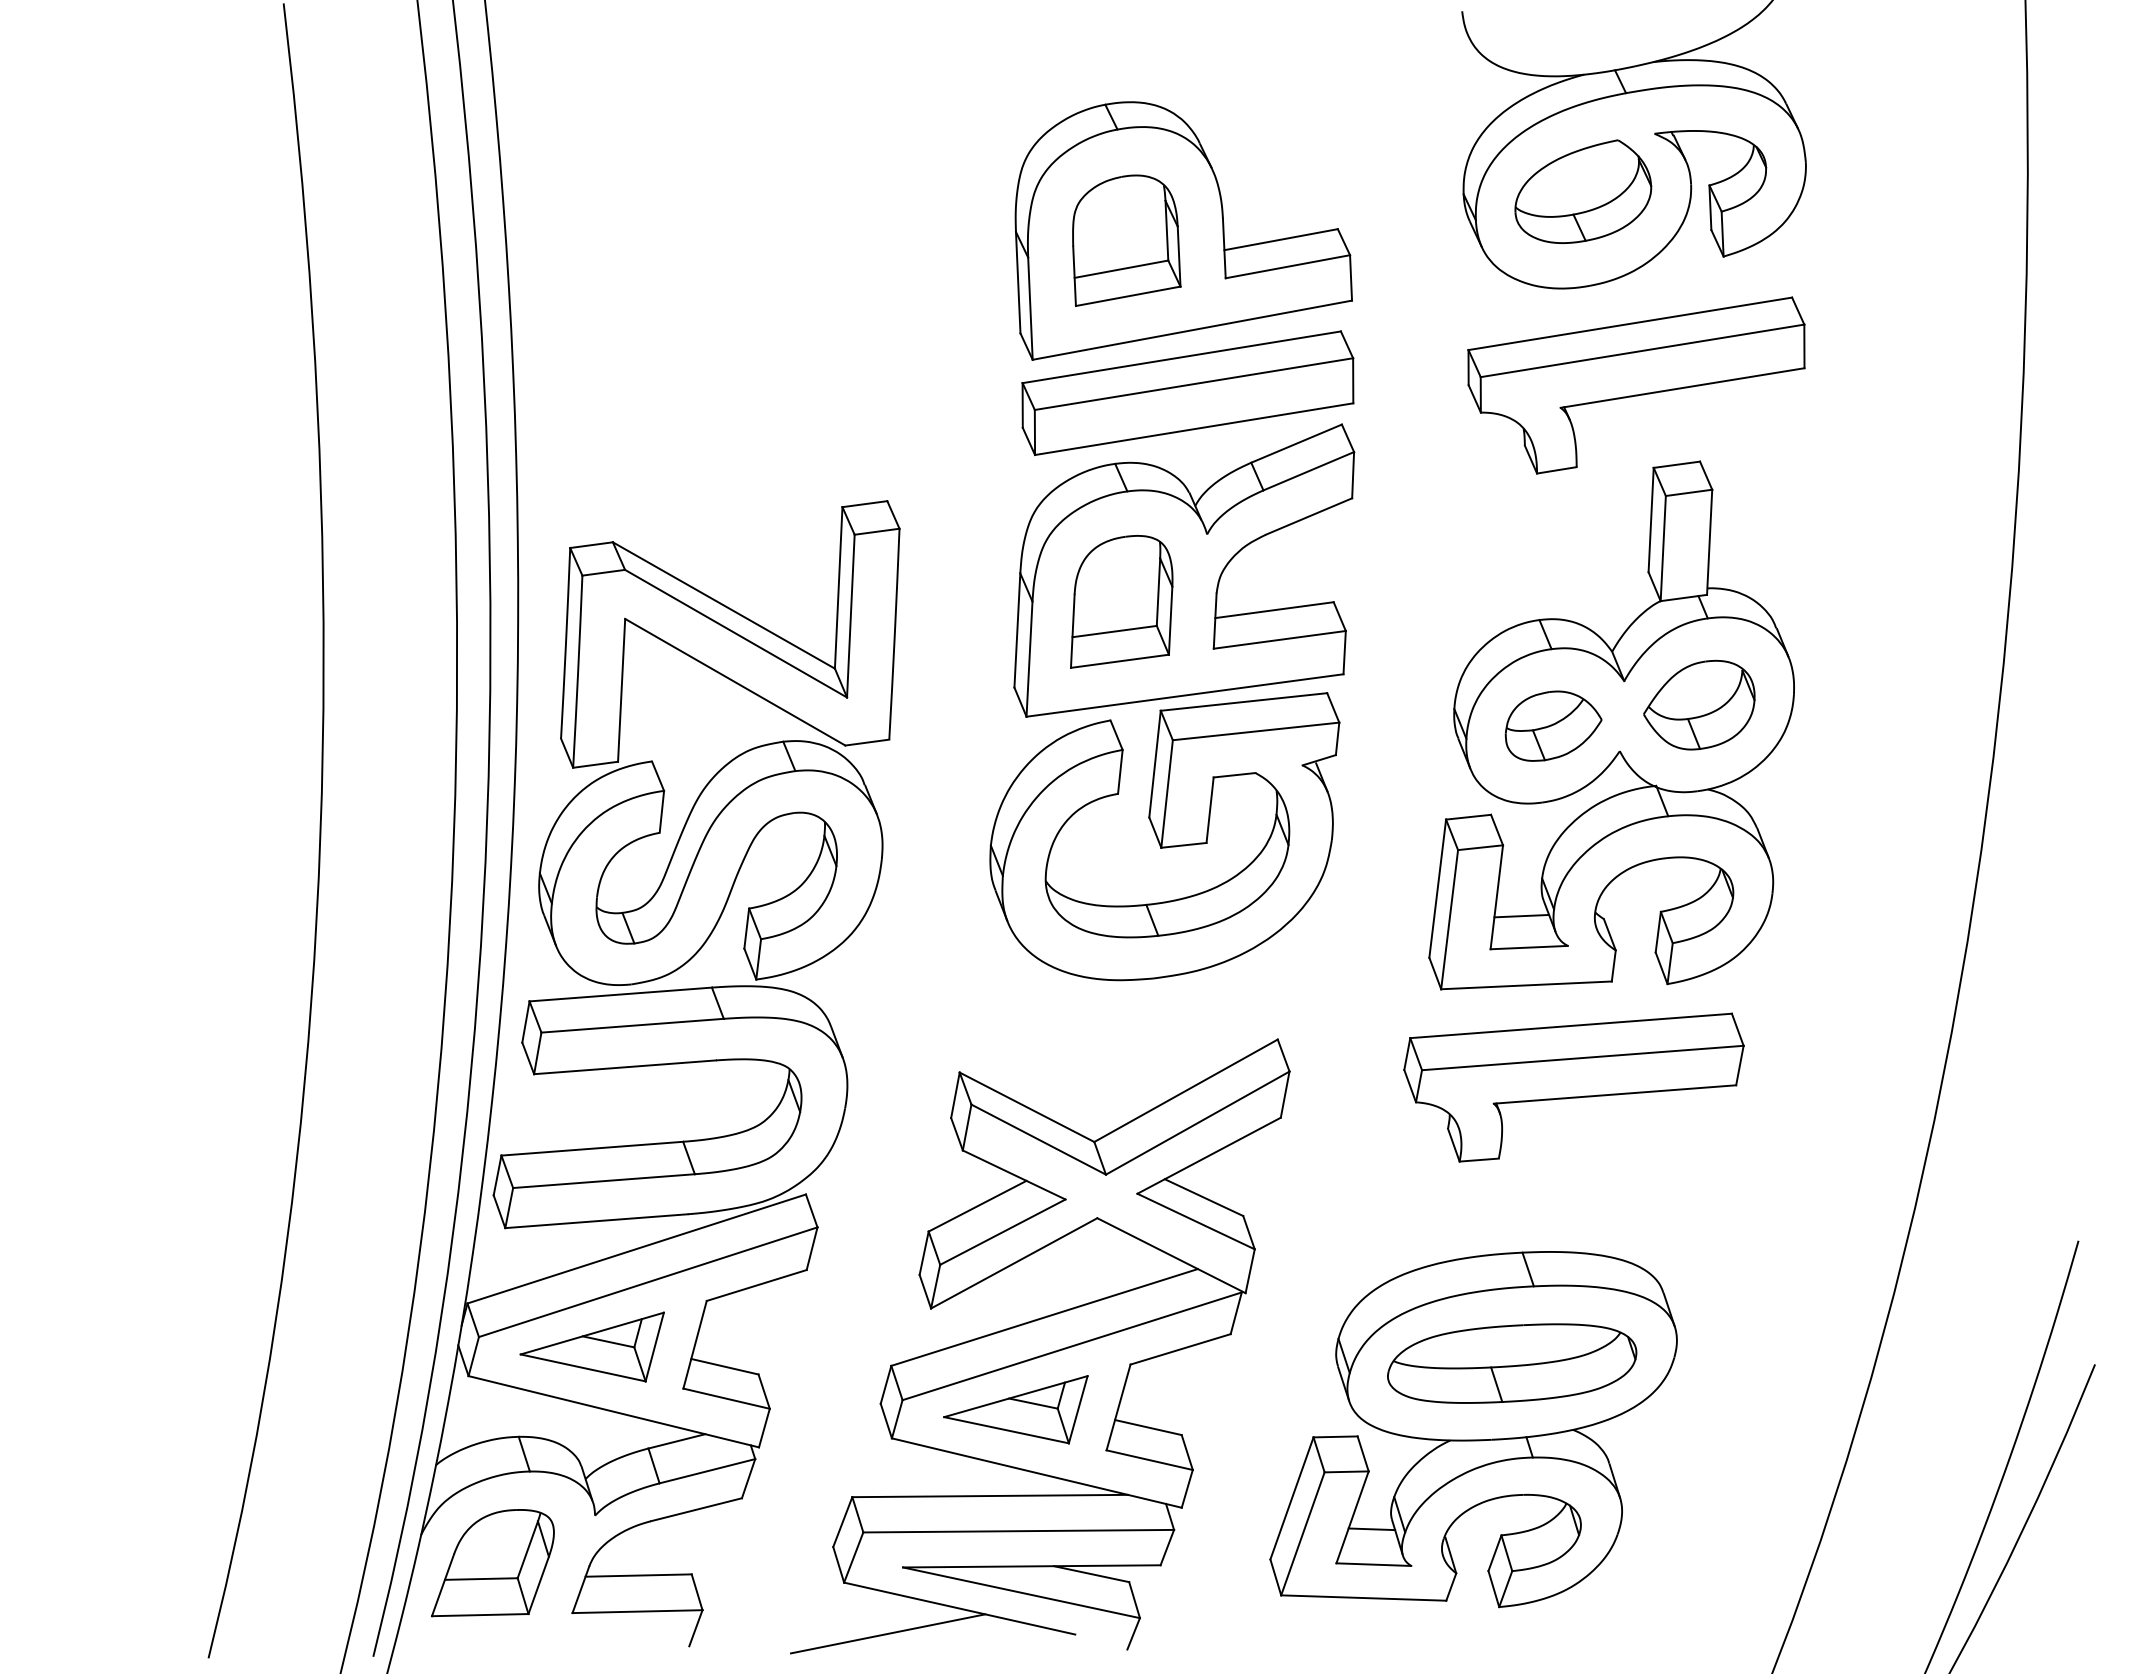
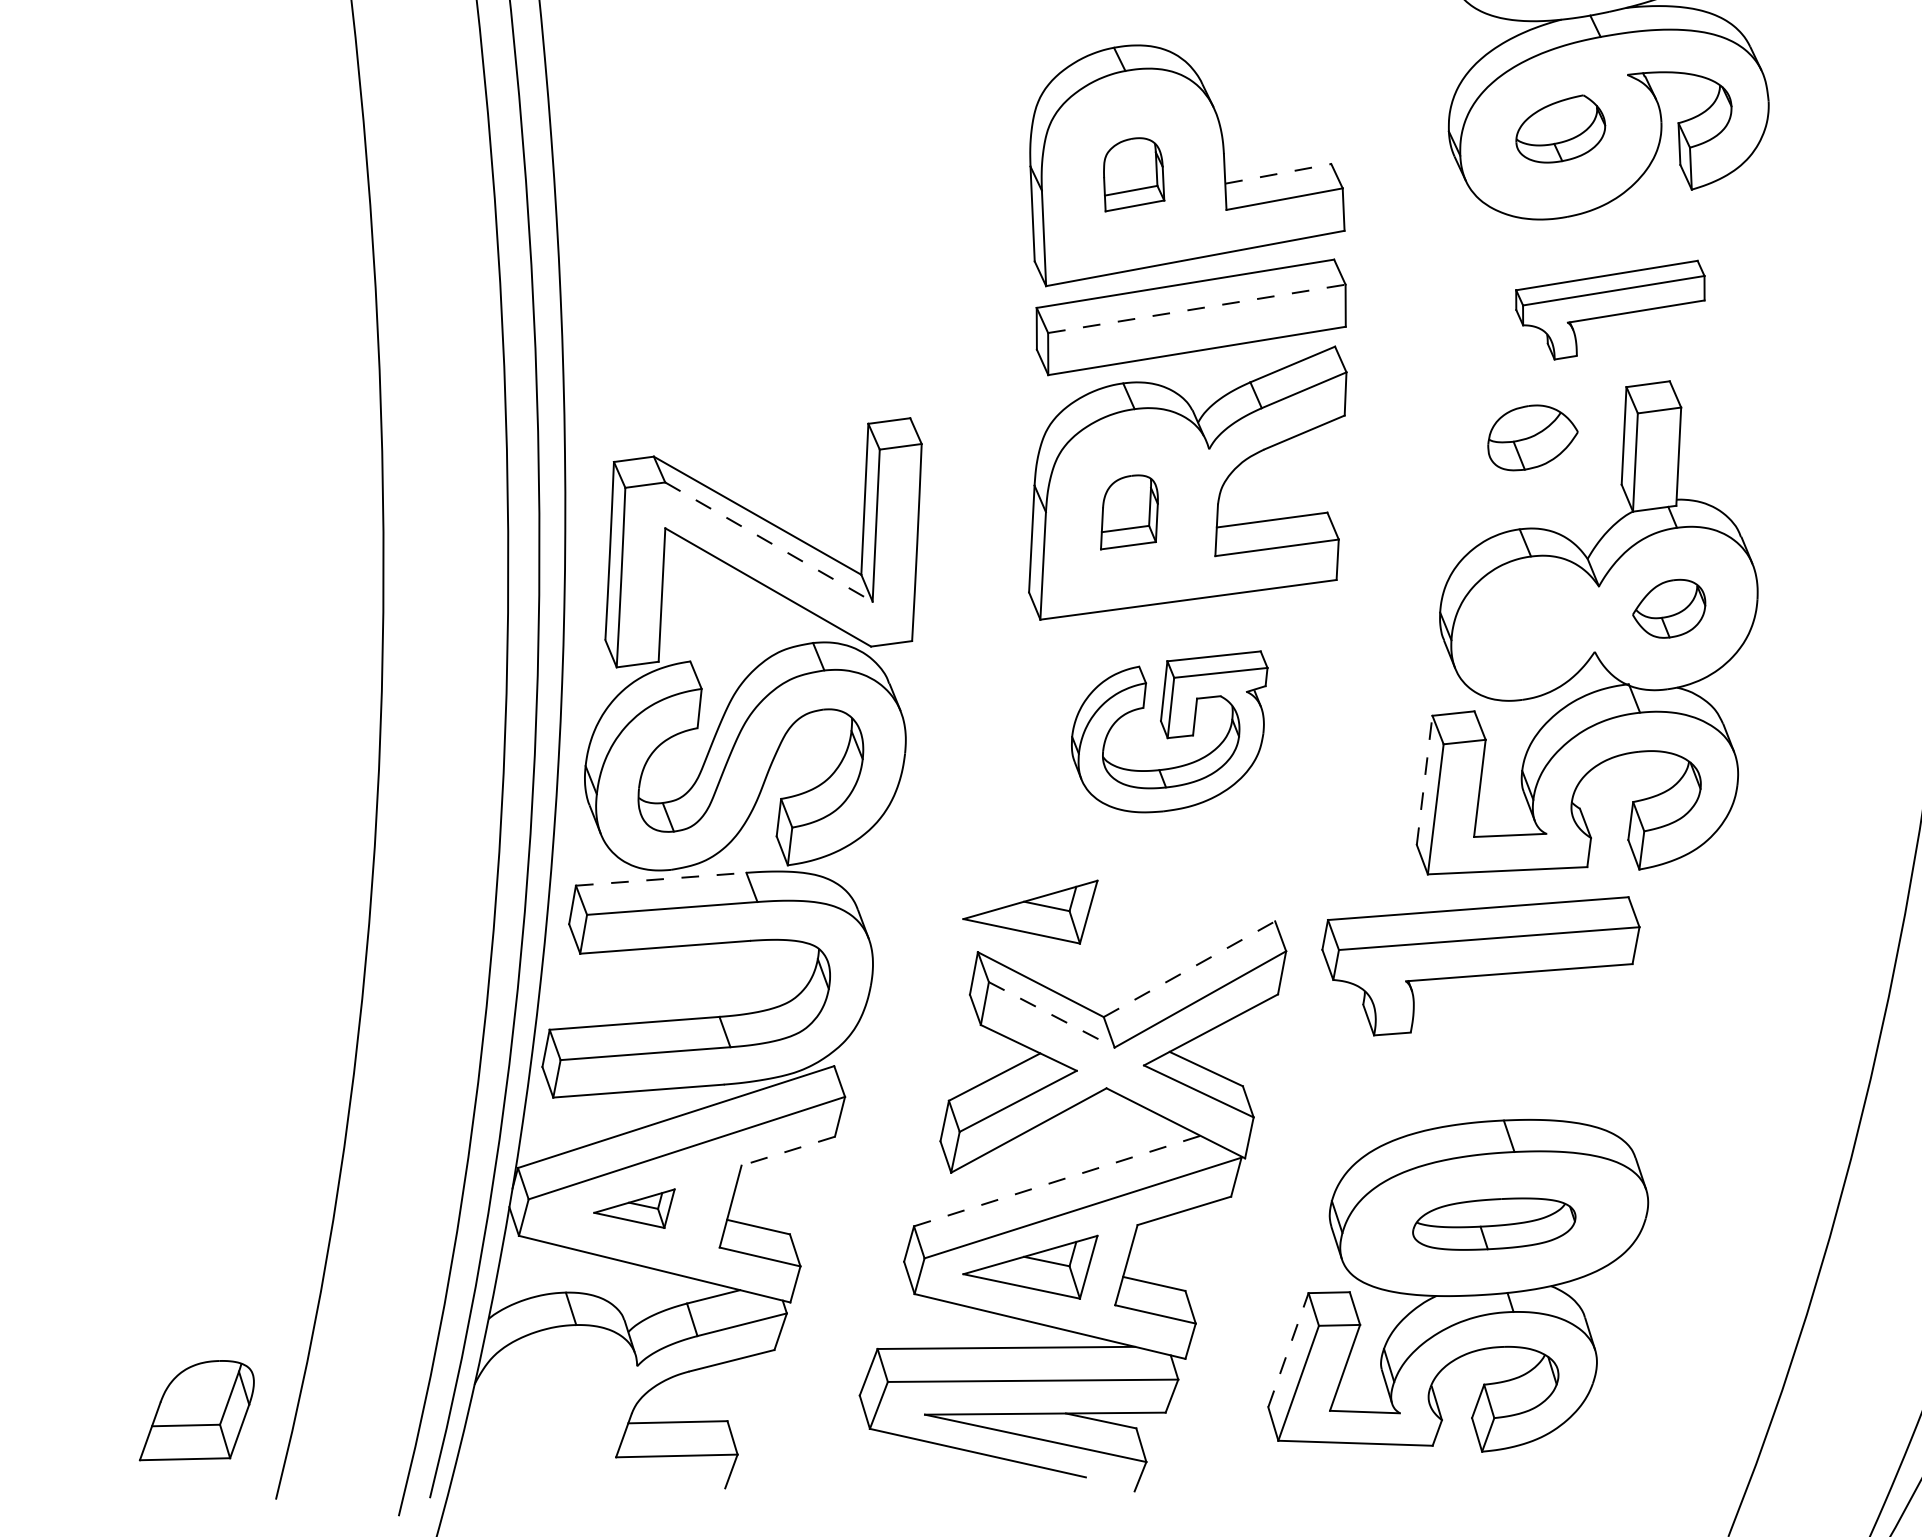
part: (1583, 191) -> (1560, 128), size x0.7
line: (1281, 239) -> (1278, 173), solid -> dashed
part: (1126, 240) -> (1133, 174), size x0.6
line: (1194, 384) -> (1197, 309), solid -> dashed
part: (1636, 385) -> (1610, 310), size x0.6
part: (1121, 601) -> (1129, 511), size x0.6
line: (736, 633) -> (769, 541), solid -> dashed
part: (1699, 704) -> (1669, 608), size x0.7
part: (1553, 725) -> (1532, 437), moved
part: (1164, 836) -> (1169, 731), size x0.6
line: (1437, 888) -> (1424, 780), solid -> dashed
line: (1521, 915) -> (1502, 805), removed
line: (621, 994) -> (661, 879), solid -> dashed
part: (1015, 1029) -> (1030, 911), added
part: (1573, 1087) -> (1480, 966), moved
line: (1186, 1090) -> (1189, 968), solid -> dashed
line: (1038, 1139) -> (1051, 1014), solid -> dashed
line: (756, 1285) -> (788, 1151), solid -> dashed
line: (1044, 1317) -> (1057, 1181), solid -> dashed
part: (591, 1346) -> (633, 1208), size x0.6
part: (1512, 1363) -> (1494, 1224), size x0.7
line: (1291, 1498) -> (1288, 1350), solid -> dashed
line: (1371, 1529) -> (1362, 1379), removed
part: (492, 1563) -> (196, 1410), moved
line: (887, 1633) -> (910, 1476), removed

